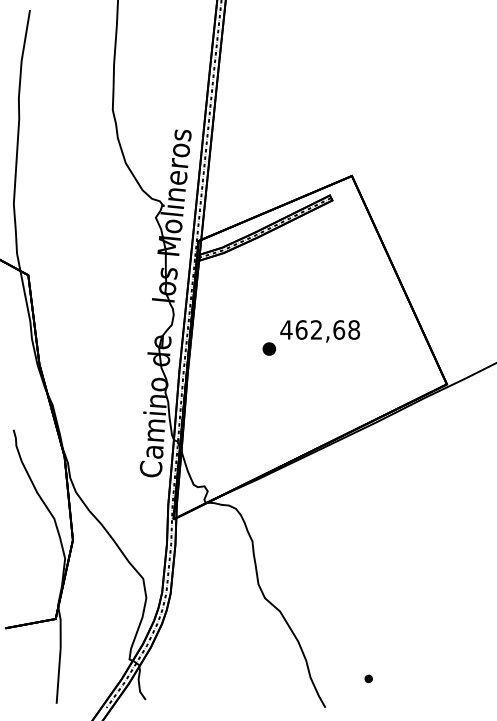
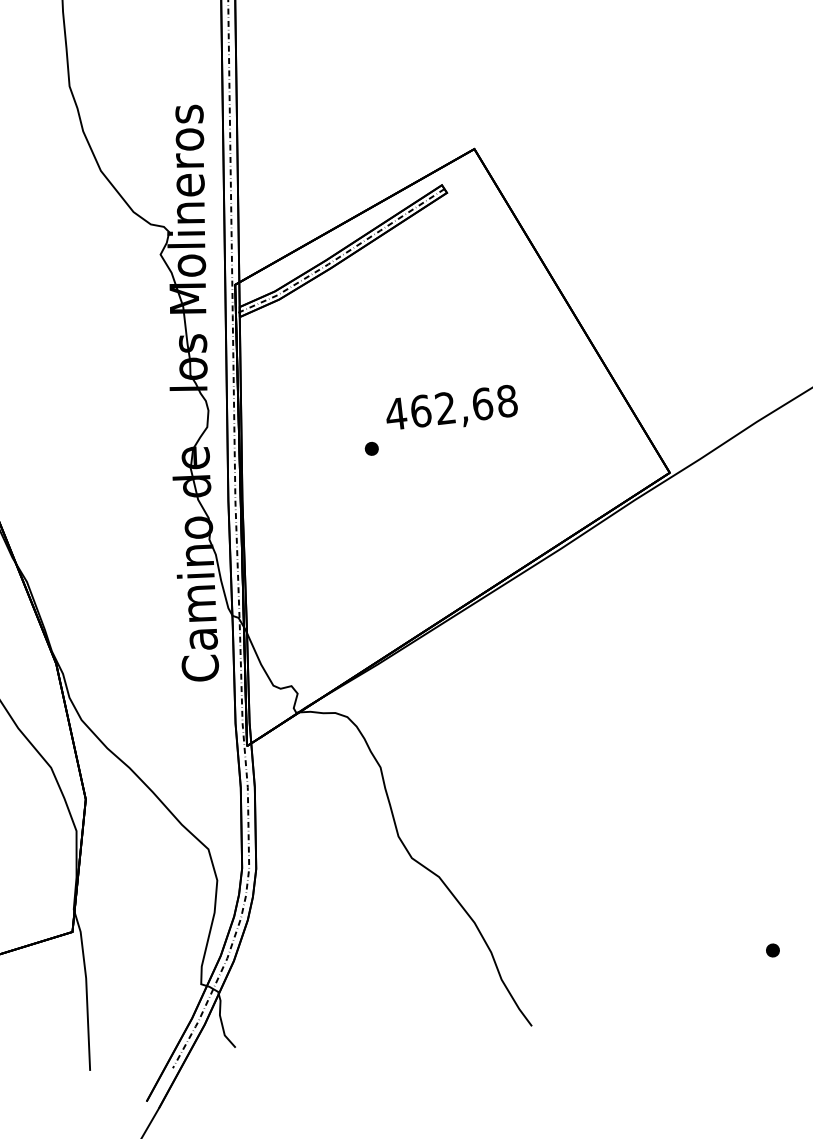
part: (269, 349) -> (372, 449), size x0.62
part: (368, 678) -> (772, 949), moved

